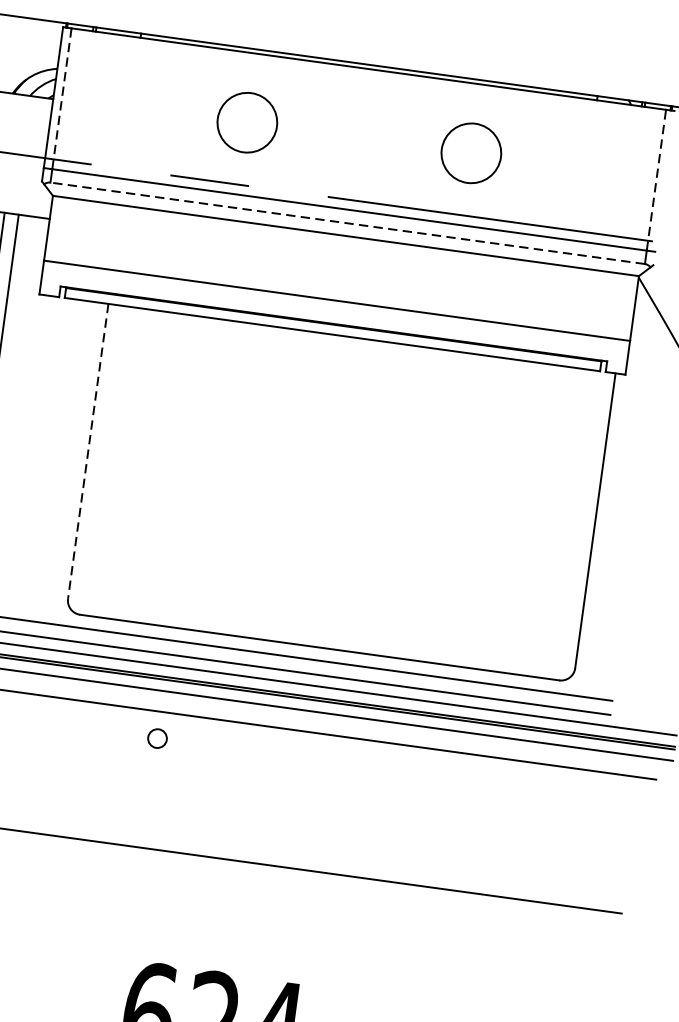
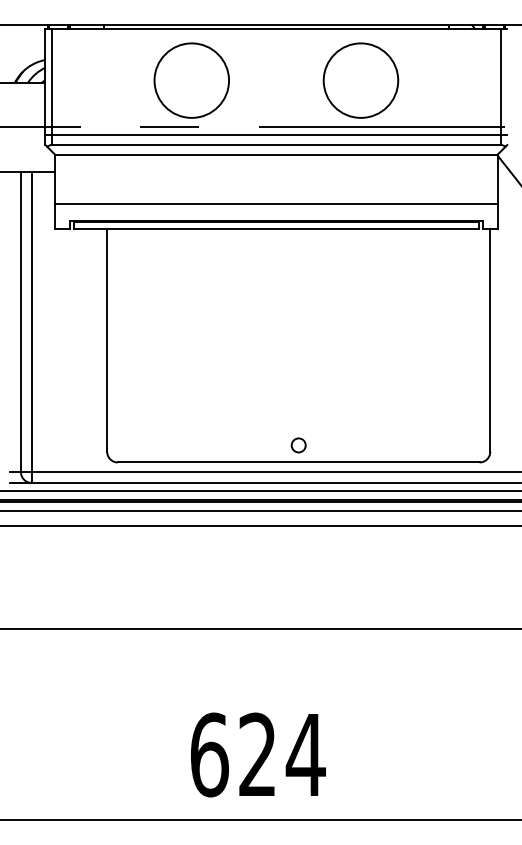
line: (61, 99) -> (51, 82), dashed -> solid
circle: (247, 122) -> (191, 80), size x1.67
circle: (470, 153) -> (360, 80), size x1.67
line: (655, 179) -> (500, 81), dashed -> solid
line: (347, 223) -> (276, 145), dashed -> solid
line: (88, 451) -> (107, 340), dashed -> solid
circle: (157, 738) -> (298, 445), moved

